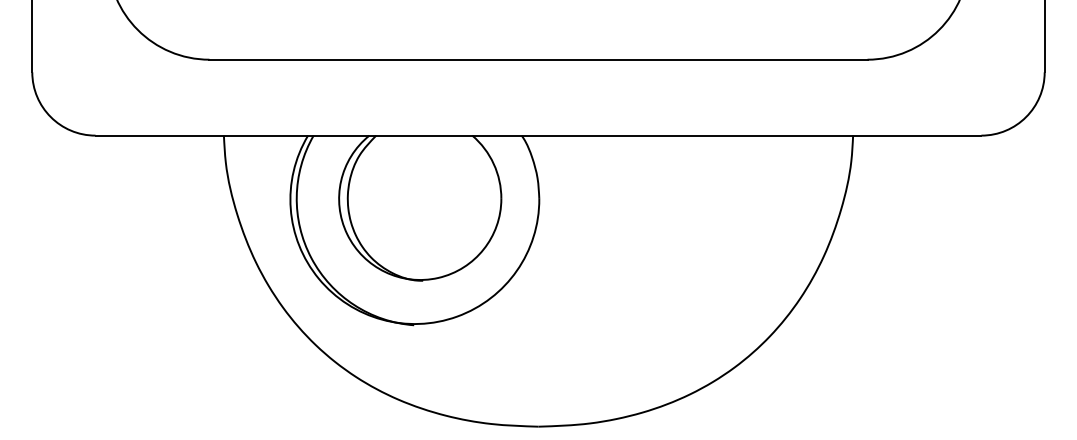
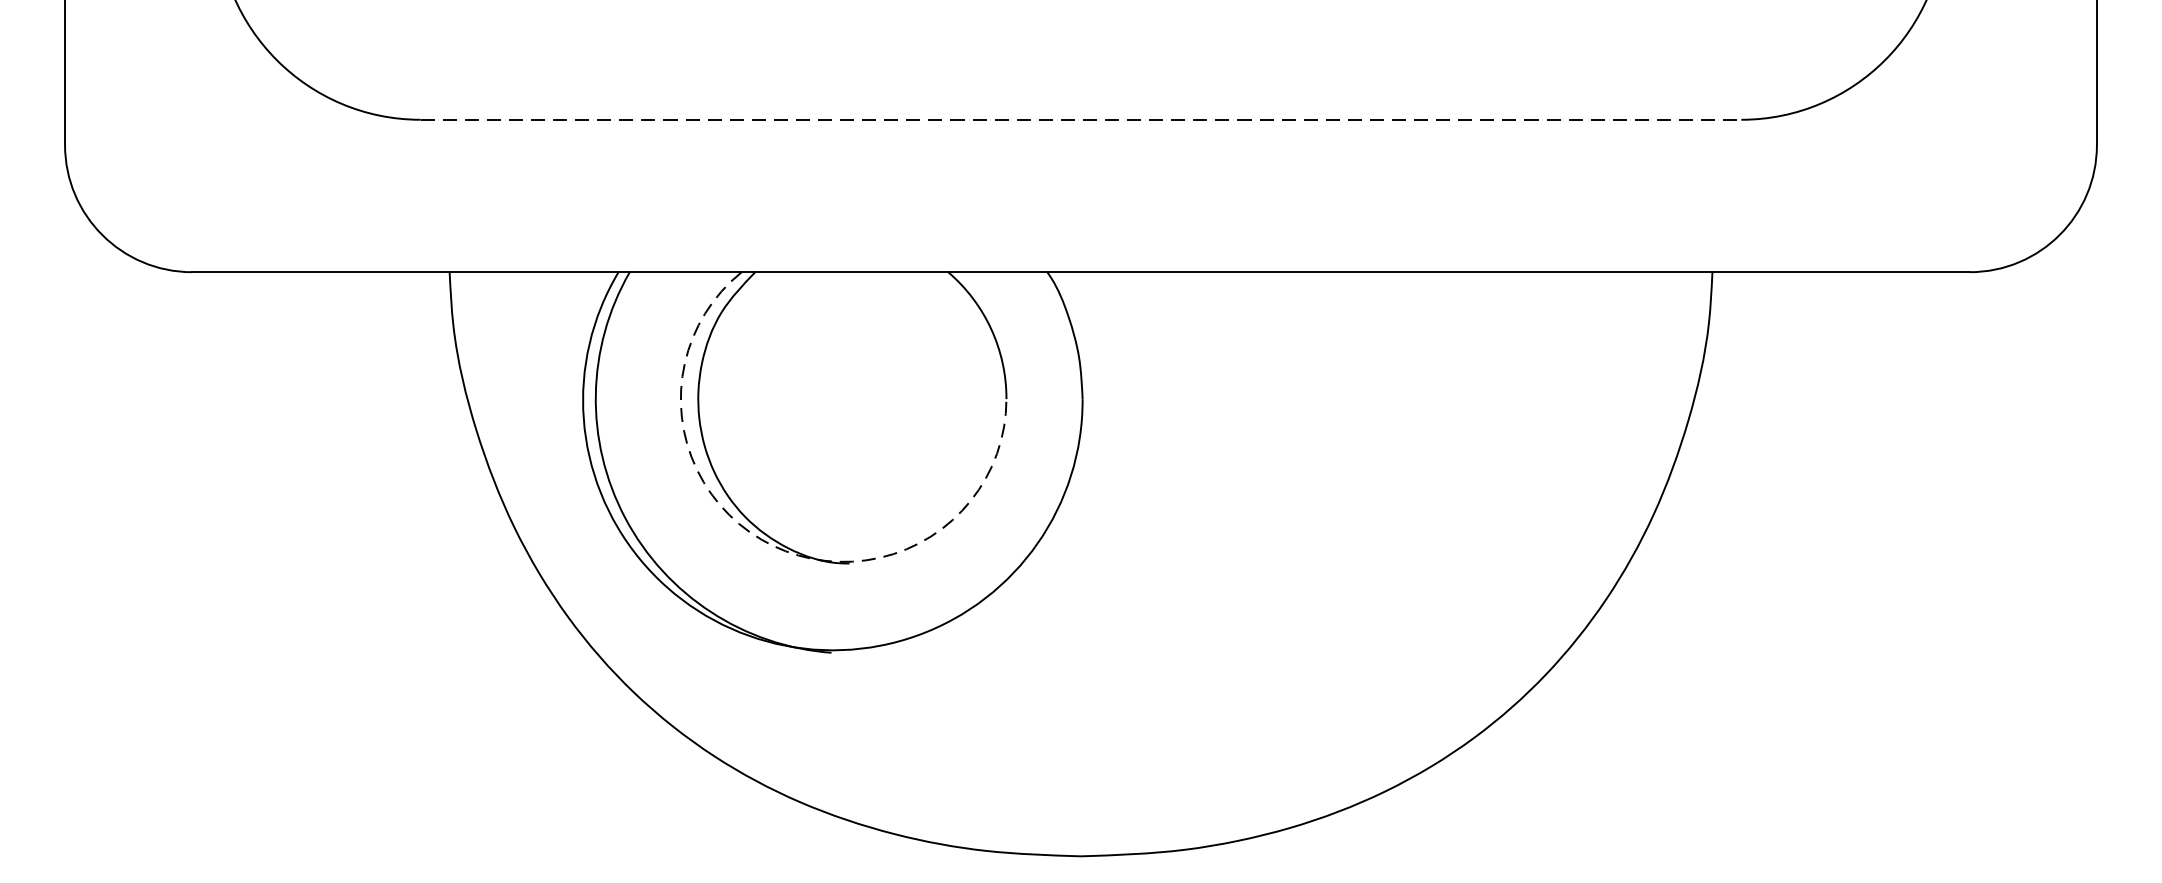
line: (538, 59) -> (1081, 119), solid -> dashed
arc: (385, 272) -> (773, 546), solid -> dashed

